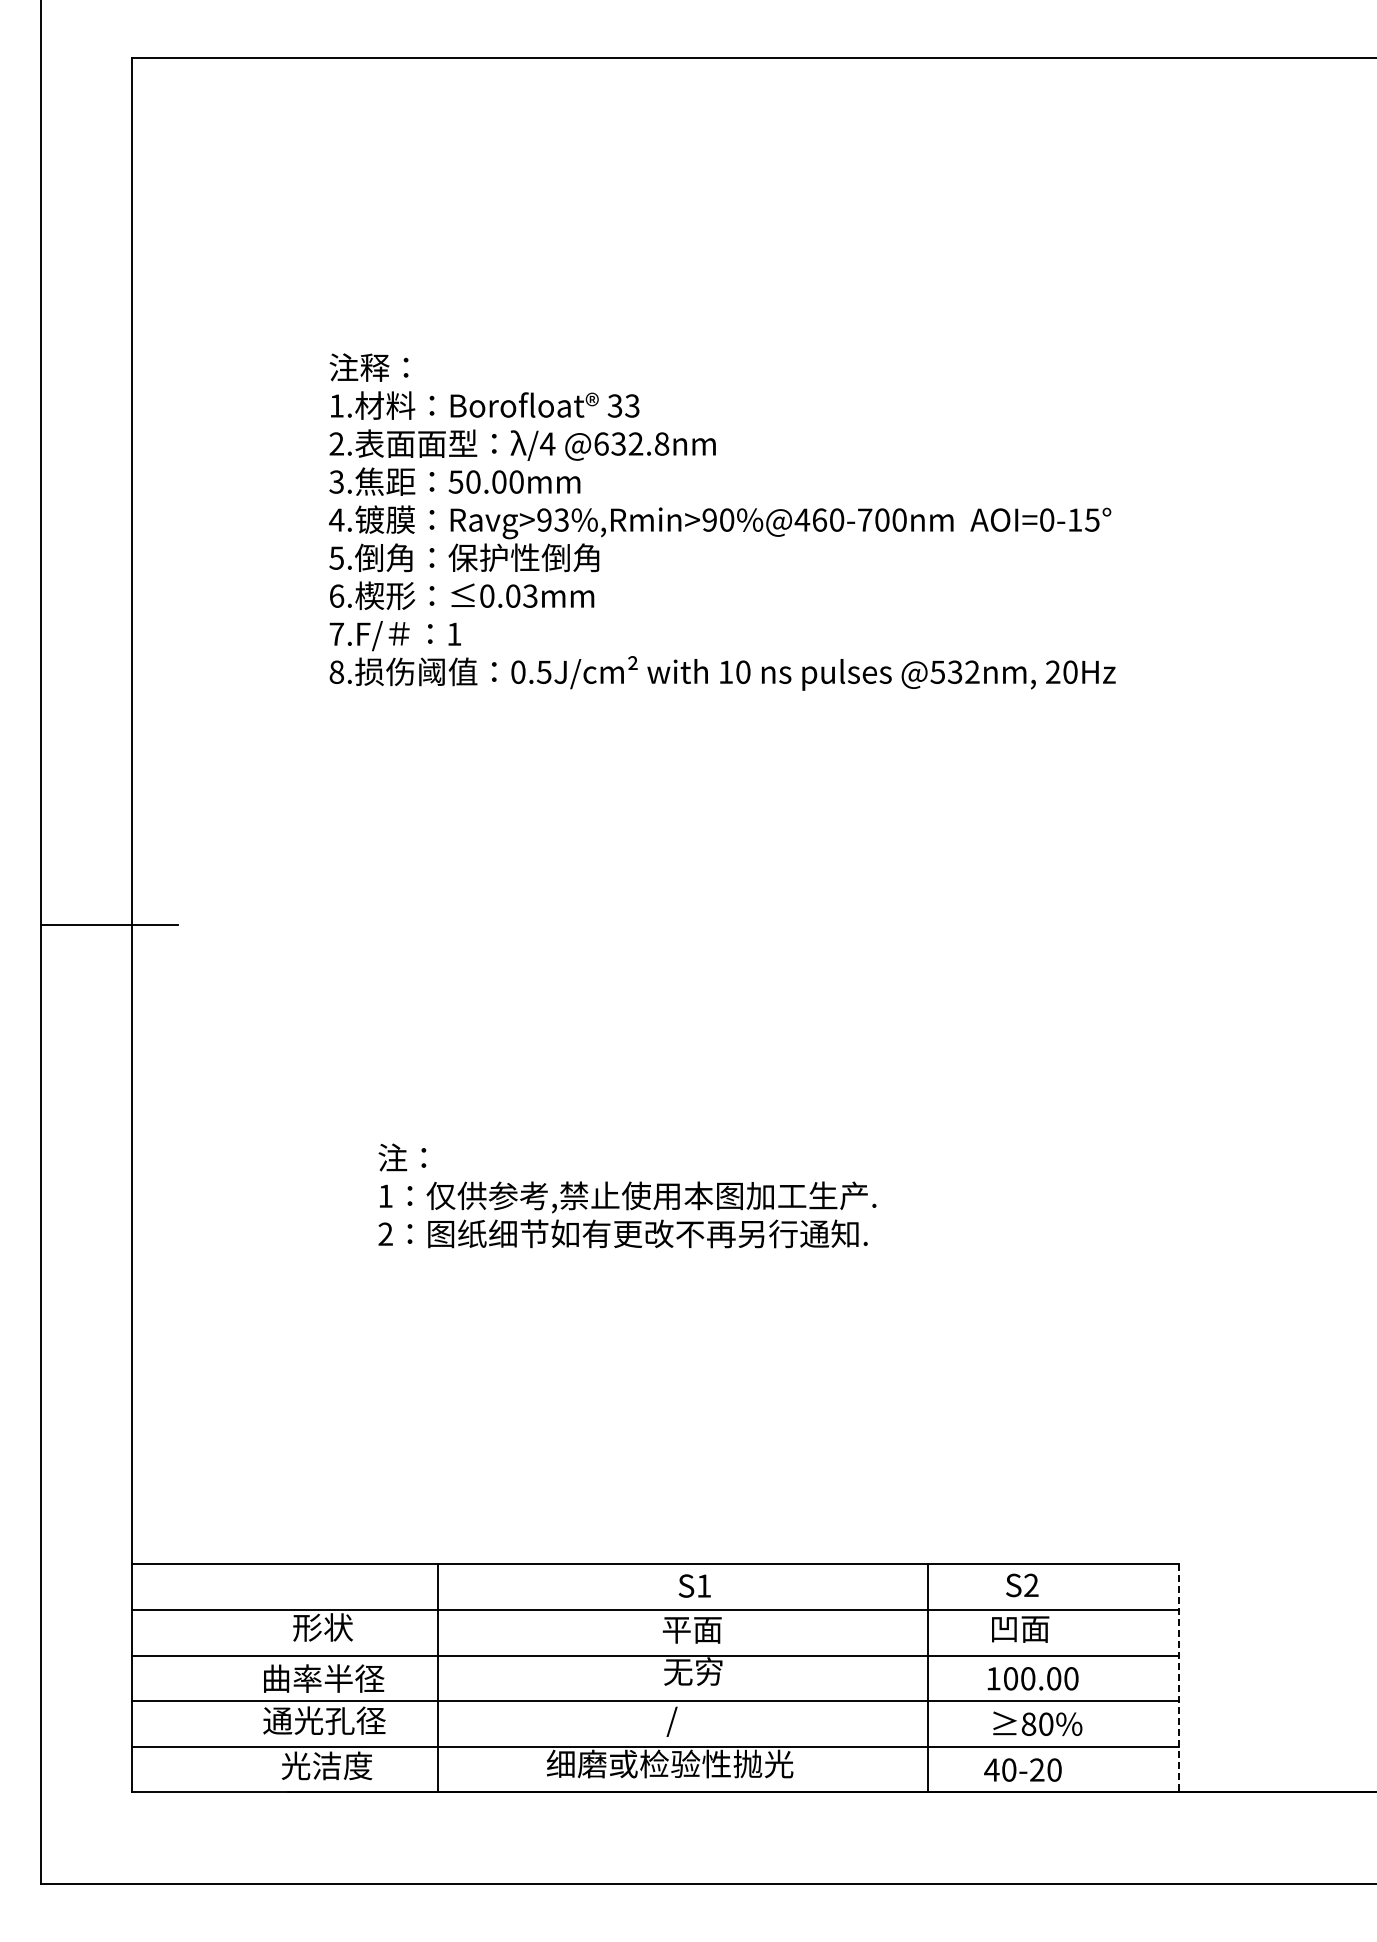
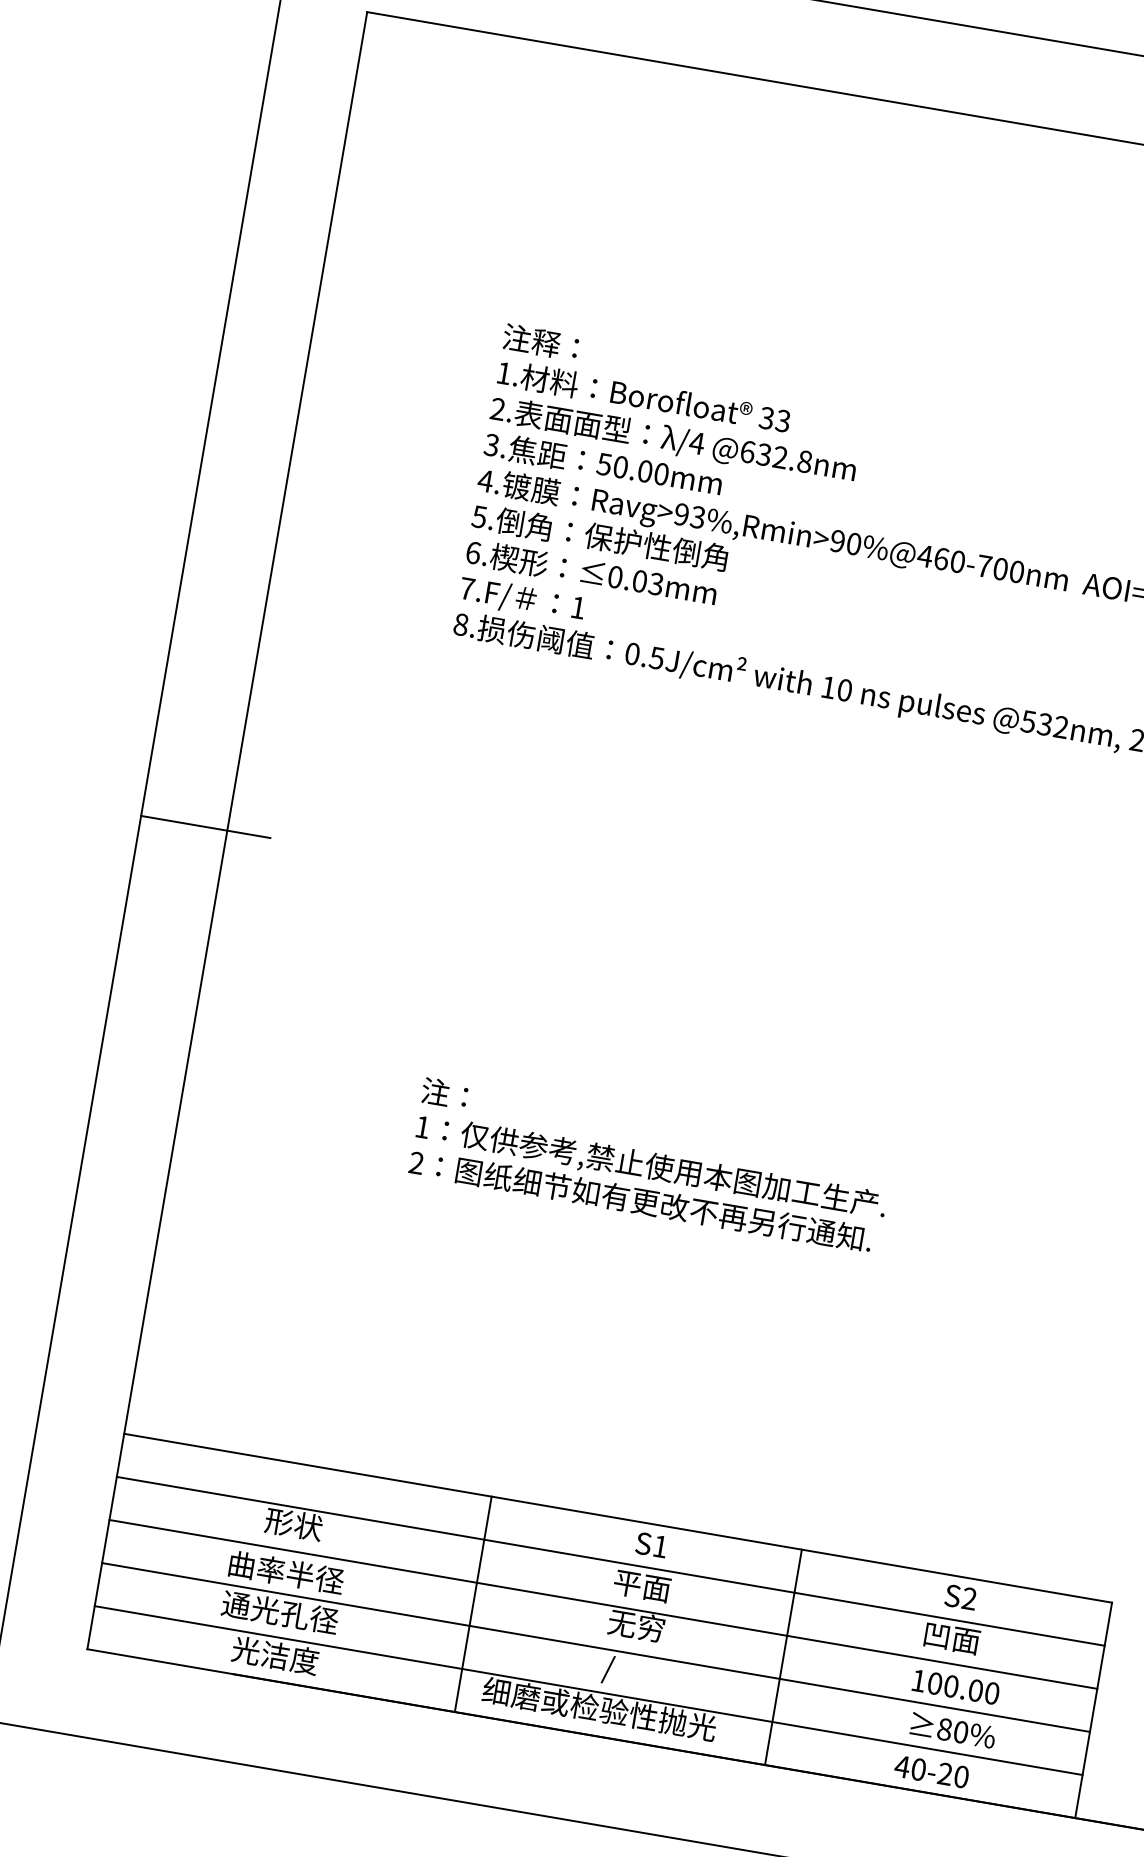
line: (437, 1678) -> (473, 1604), moved
line: (928, 1678) -> (783, 1657), moved
line: (1178, 1678) -> (1093, 1710), dashed -> solid

